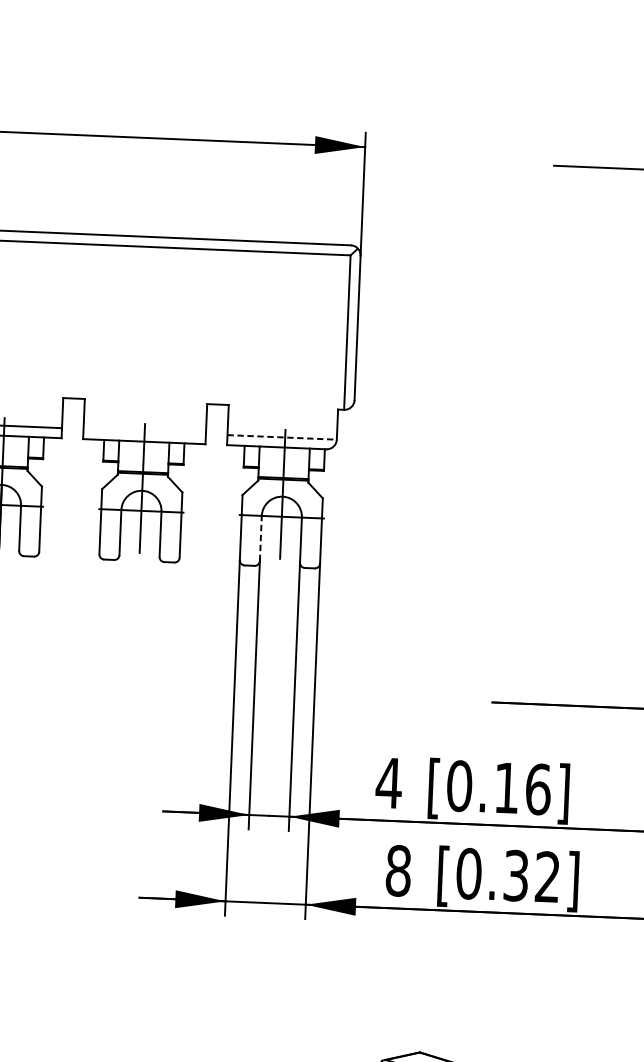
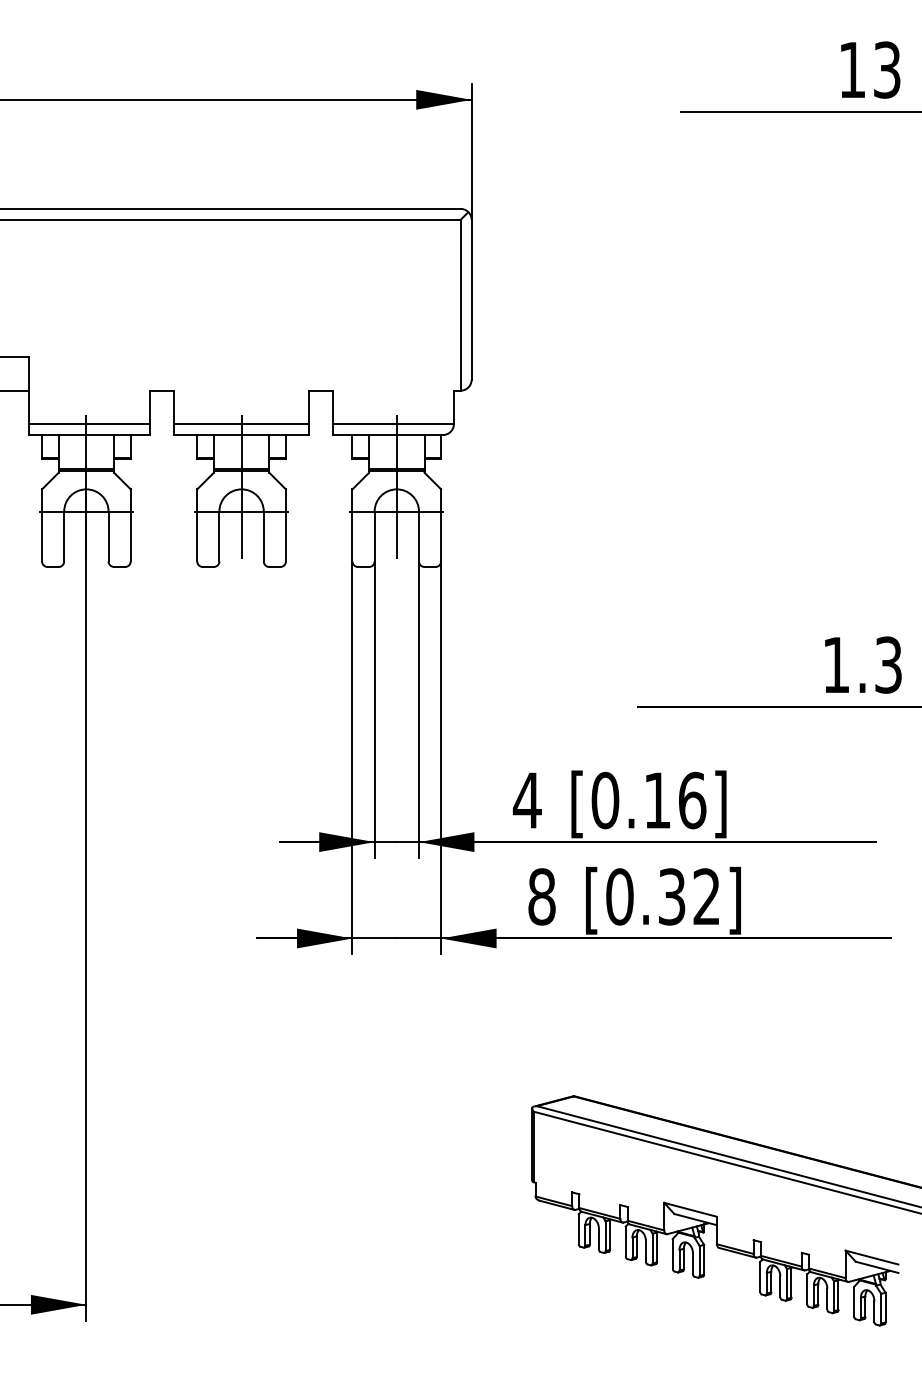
line: (144, 431) -> (241, 423), added
line: (282, 436) -> (393, 423), dashed -> solid
line: (260, 538) -> (374, 536), dashed -> solid

